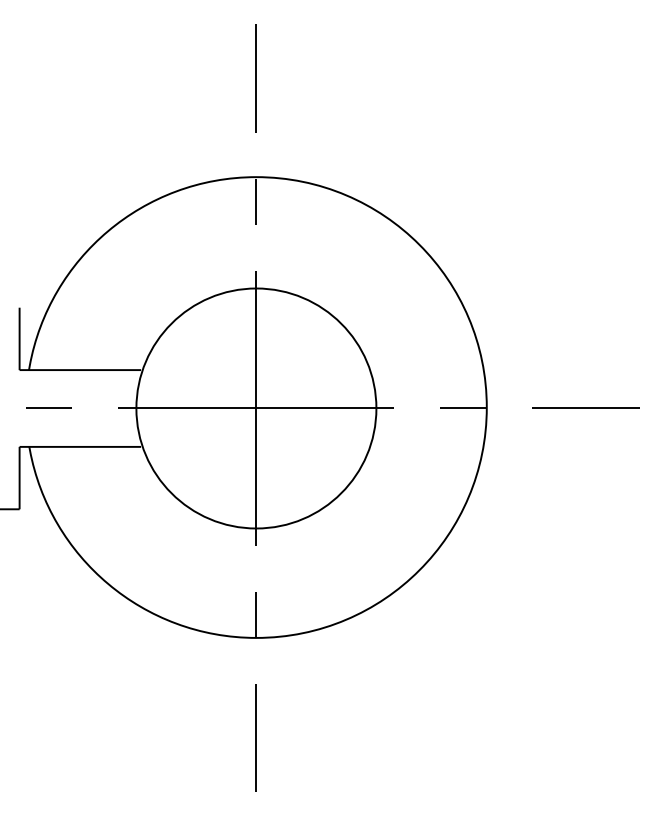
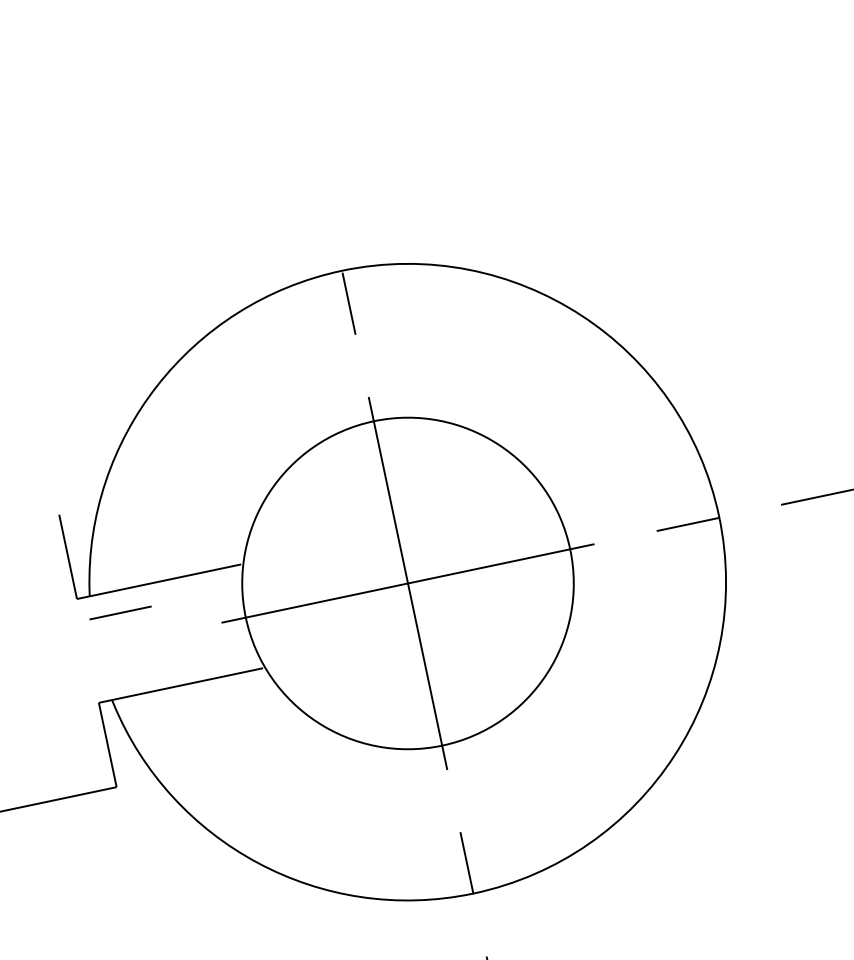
line: (255, 78) -> (312, 137), removed
line: (48, 407) -> (119, 611), moved

